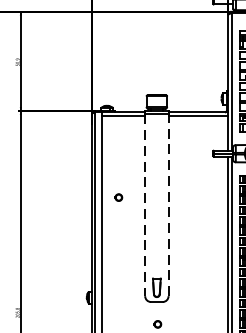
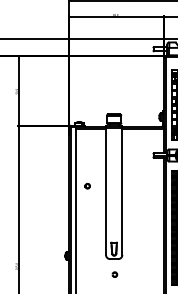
line: (168, 205) -> (122, 191), dashed -> solid
line: (145, 206) -> (106, 192), dashed -> solid

